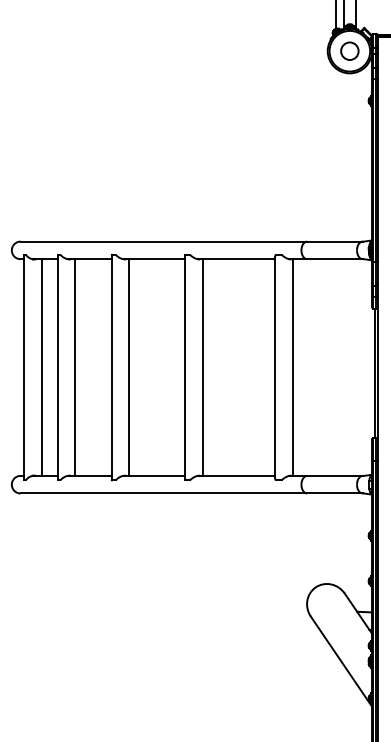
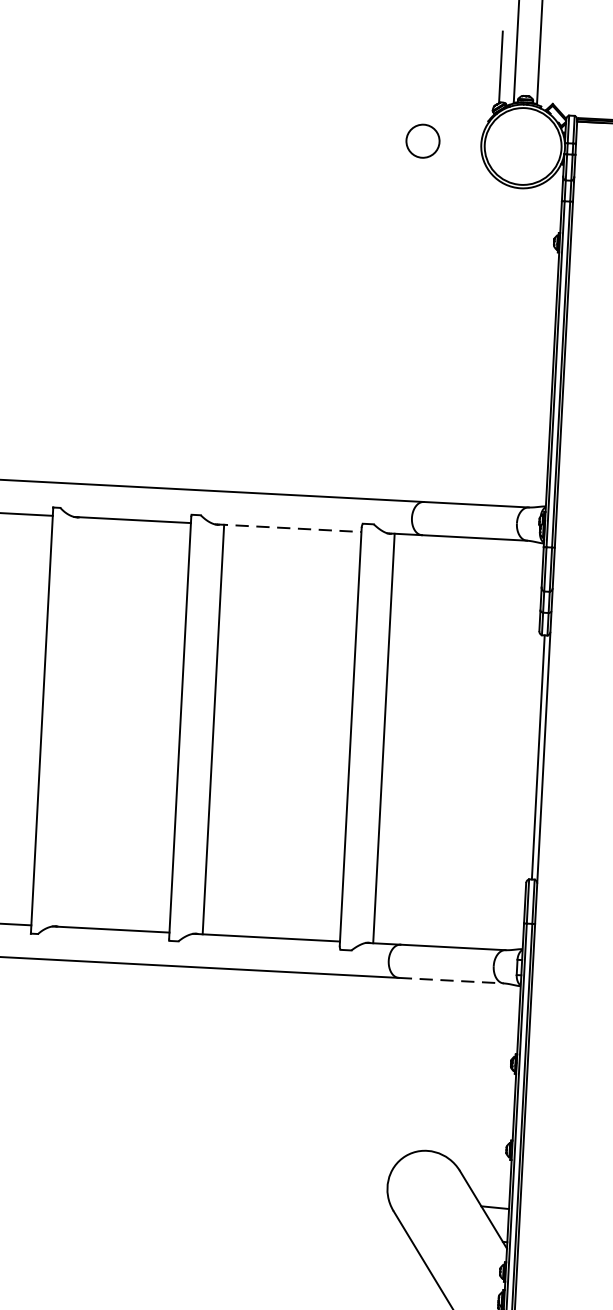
circle: (349, 50) -> (422, 139), moved
line: (236, 259) -> (288, 528), solid -> dashed
line: (129, 367) -> (75, 722), removed
line: (335, 493) -> (452, 980), solid -> dashed

